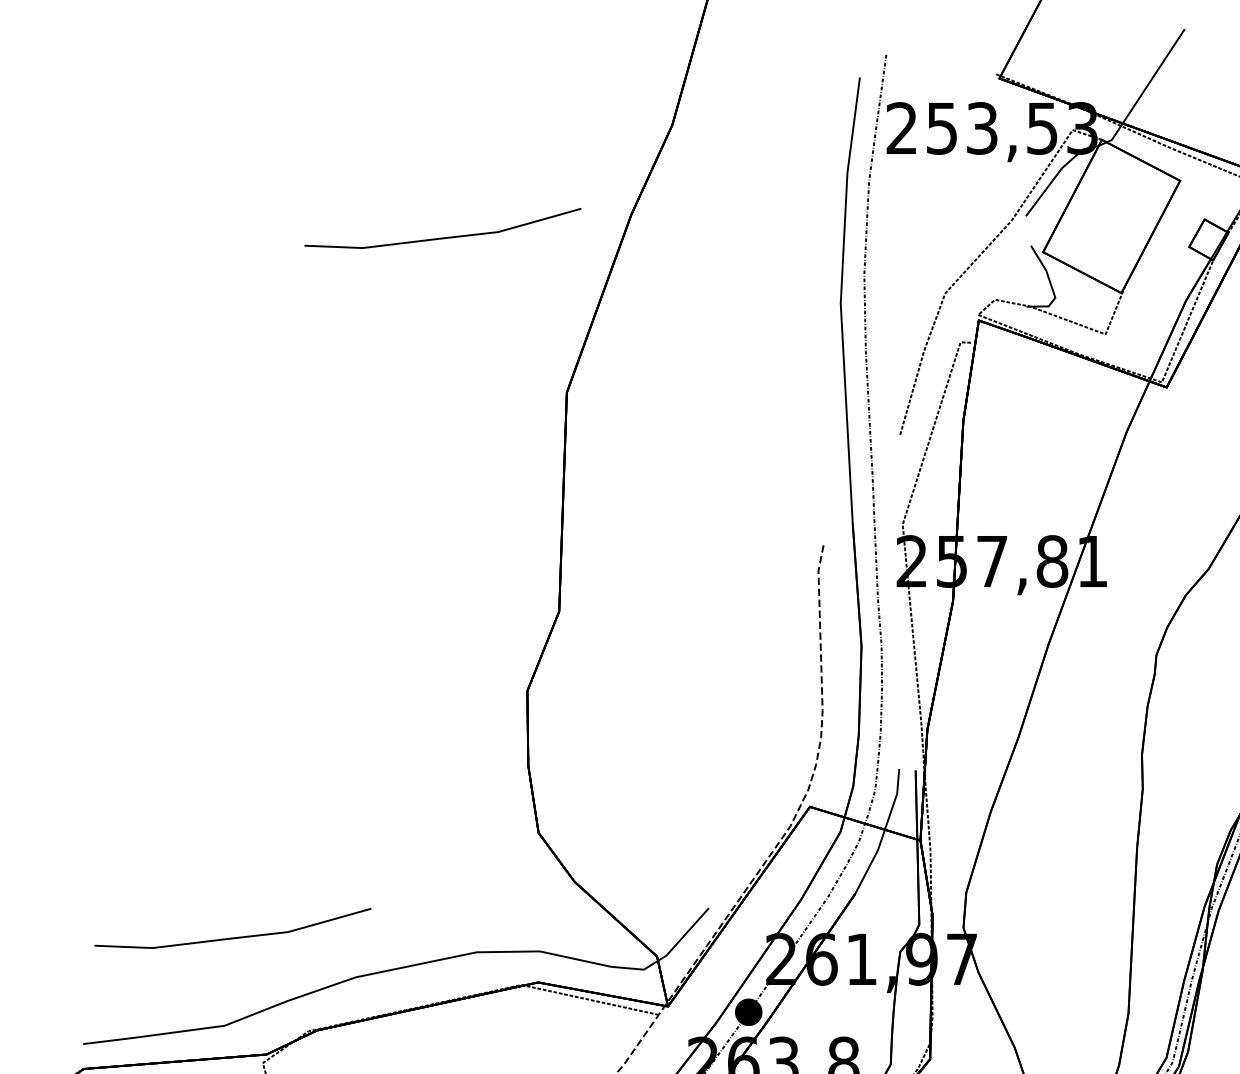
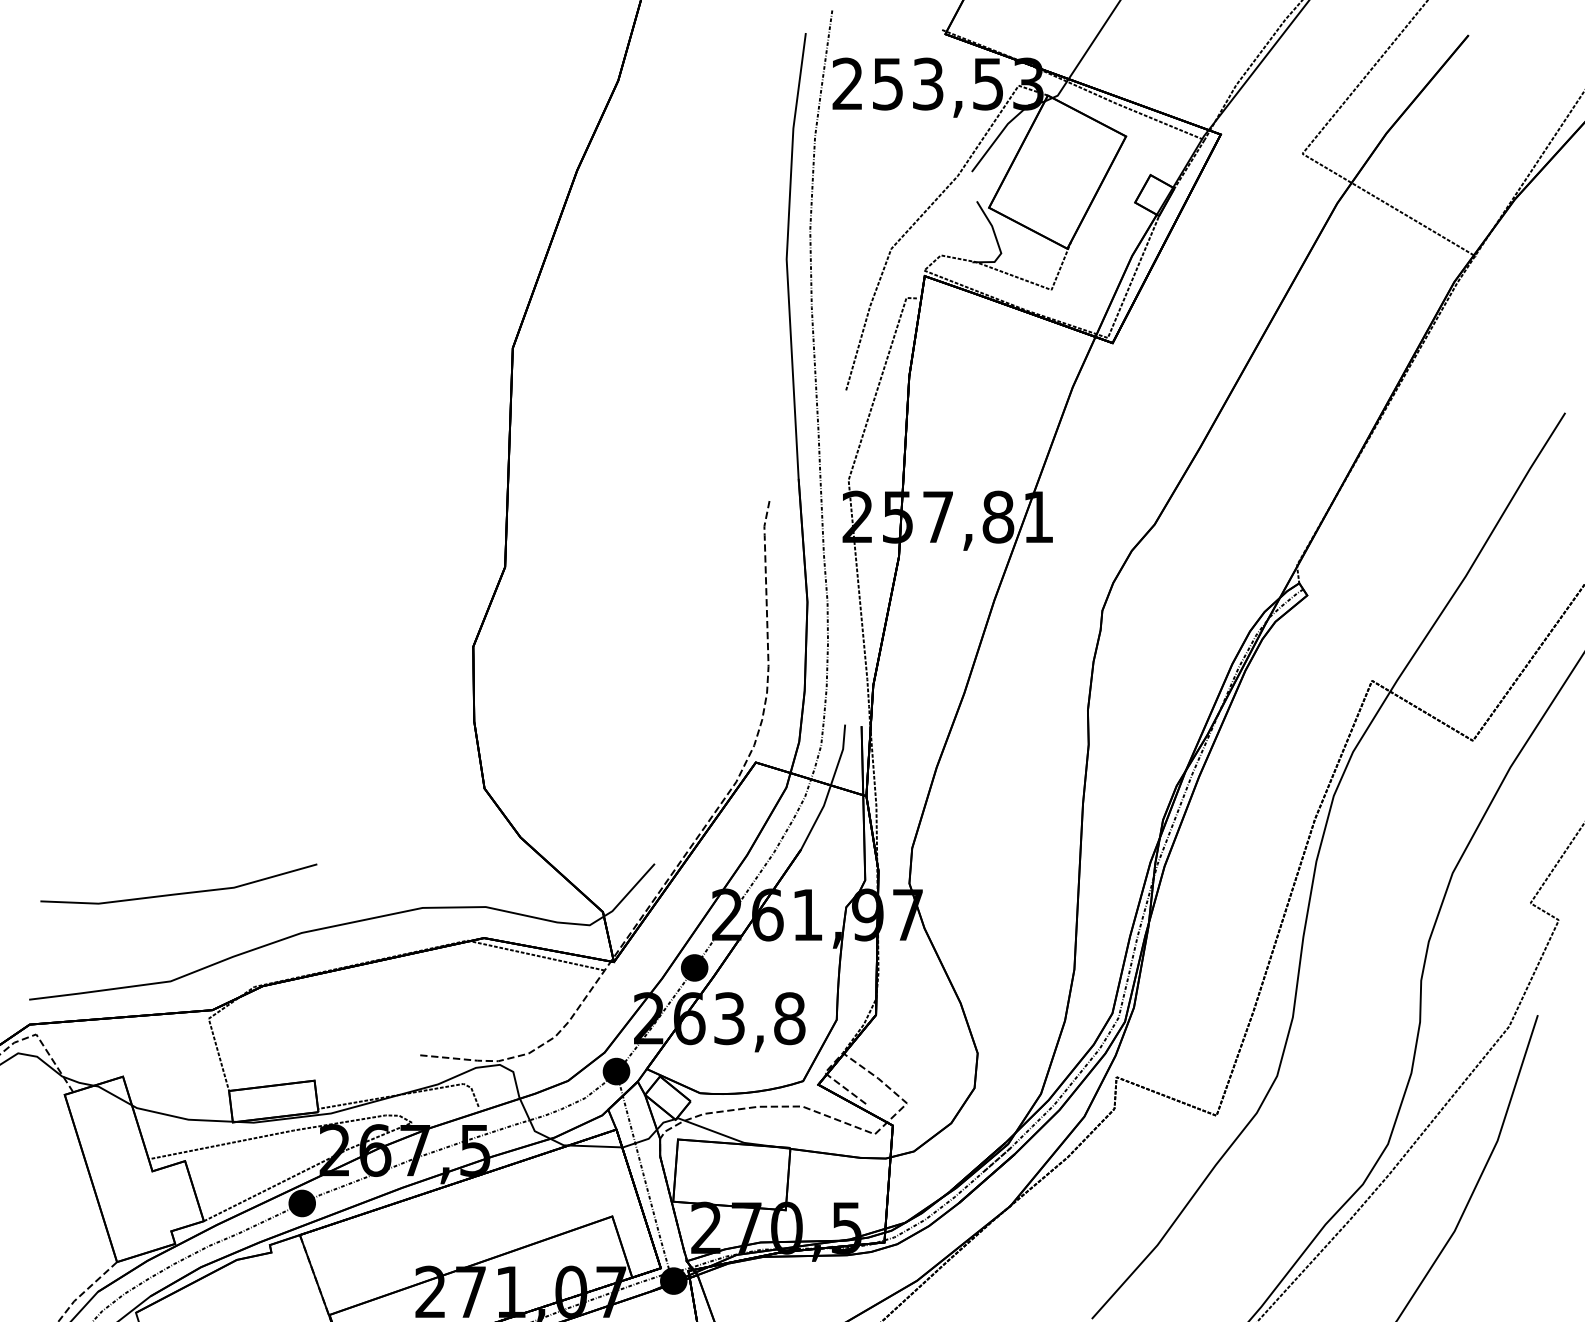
line: (444, 236) -> (390, 192), removed

